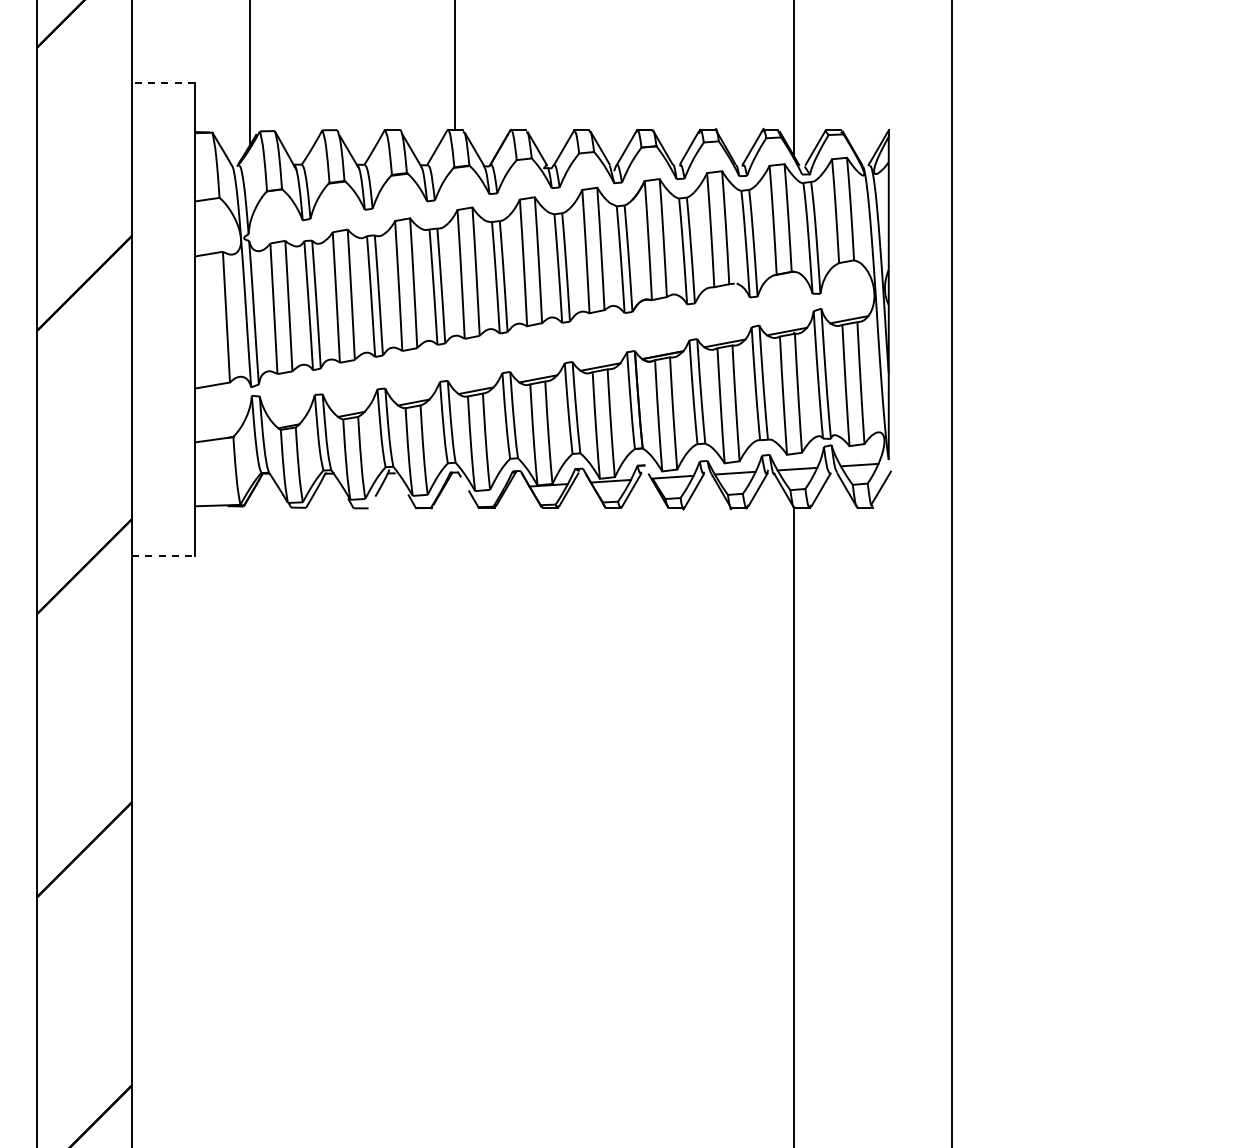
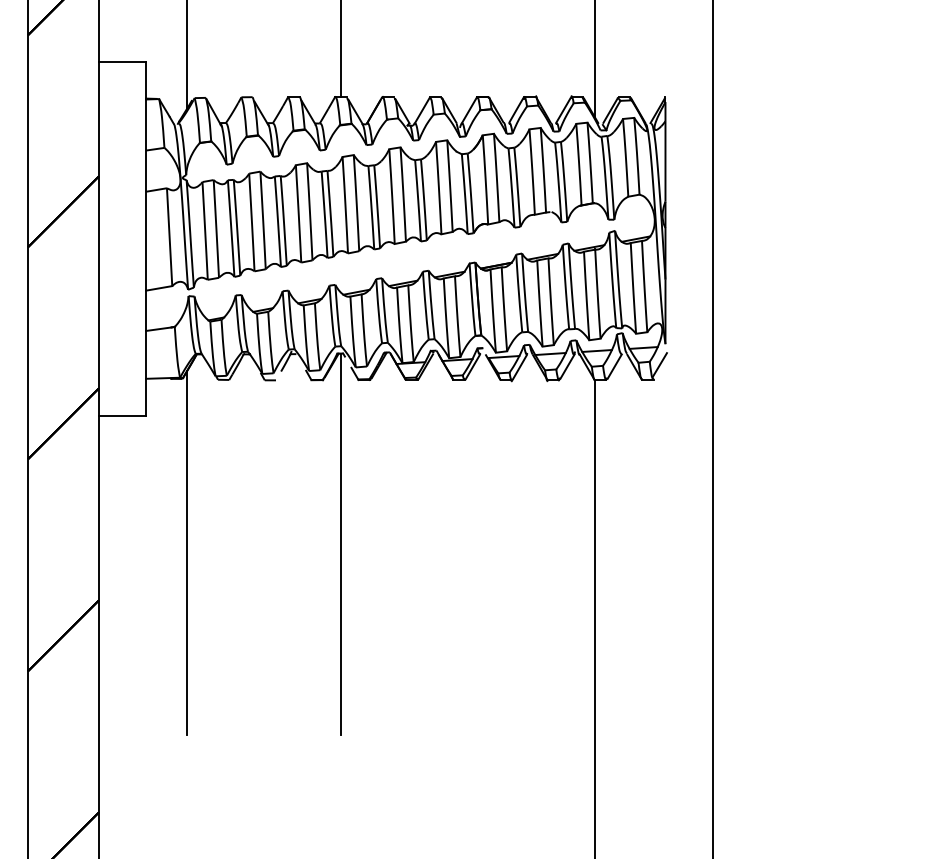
line: (163, 82) -> (122, 61), dashed -> solid
line: (163, 555) -> (122, 415), dashed -> solid
line: (455, 726) -> (341, 543), added
line: (250, 738) -> (187, 552), added

